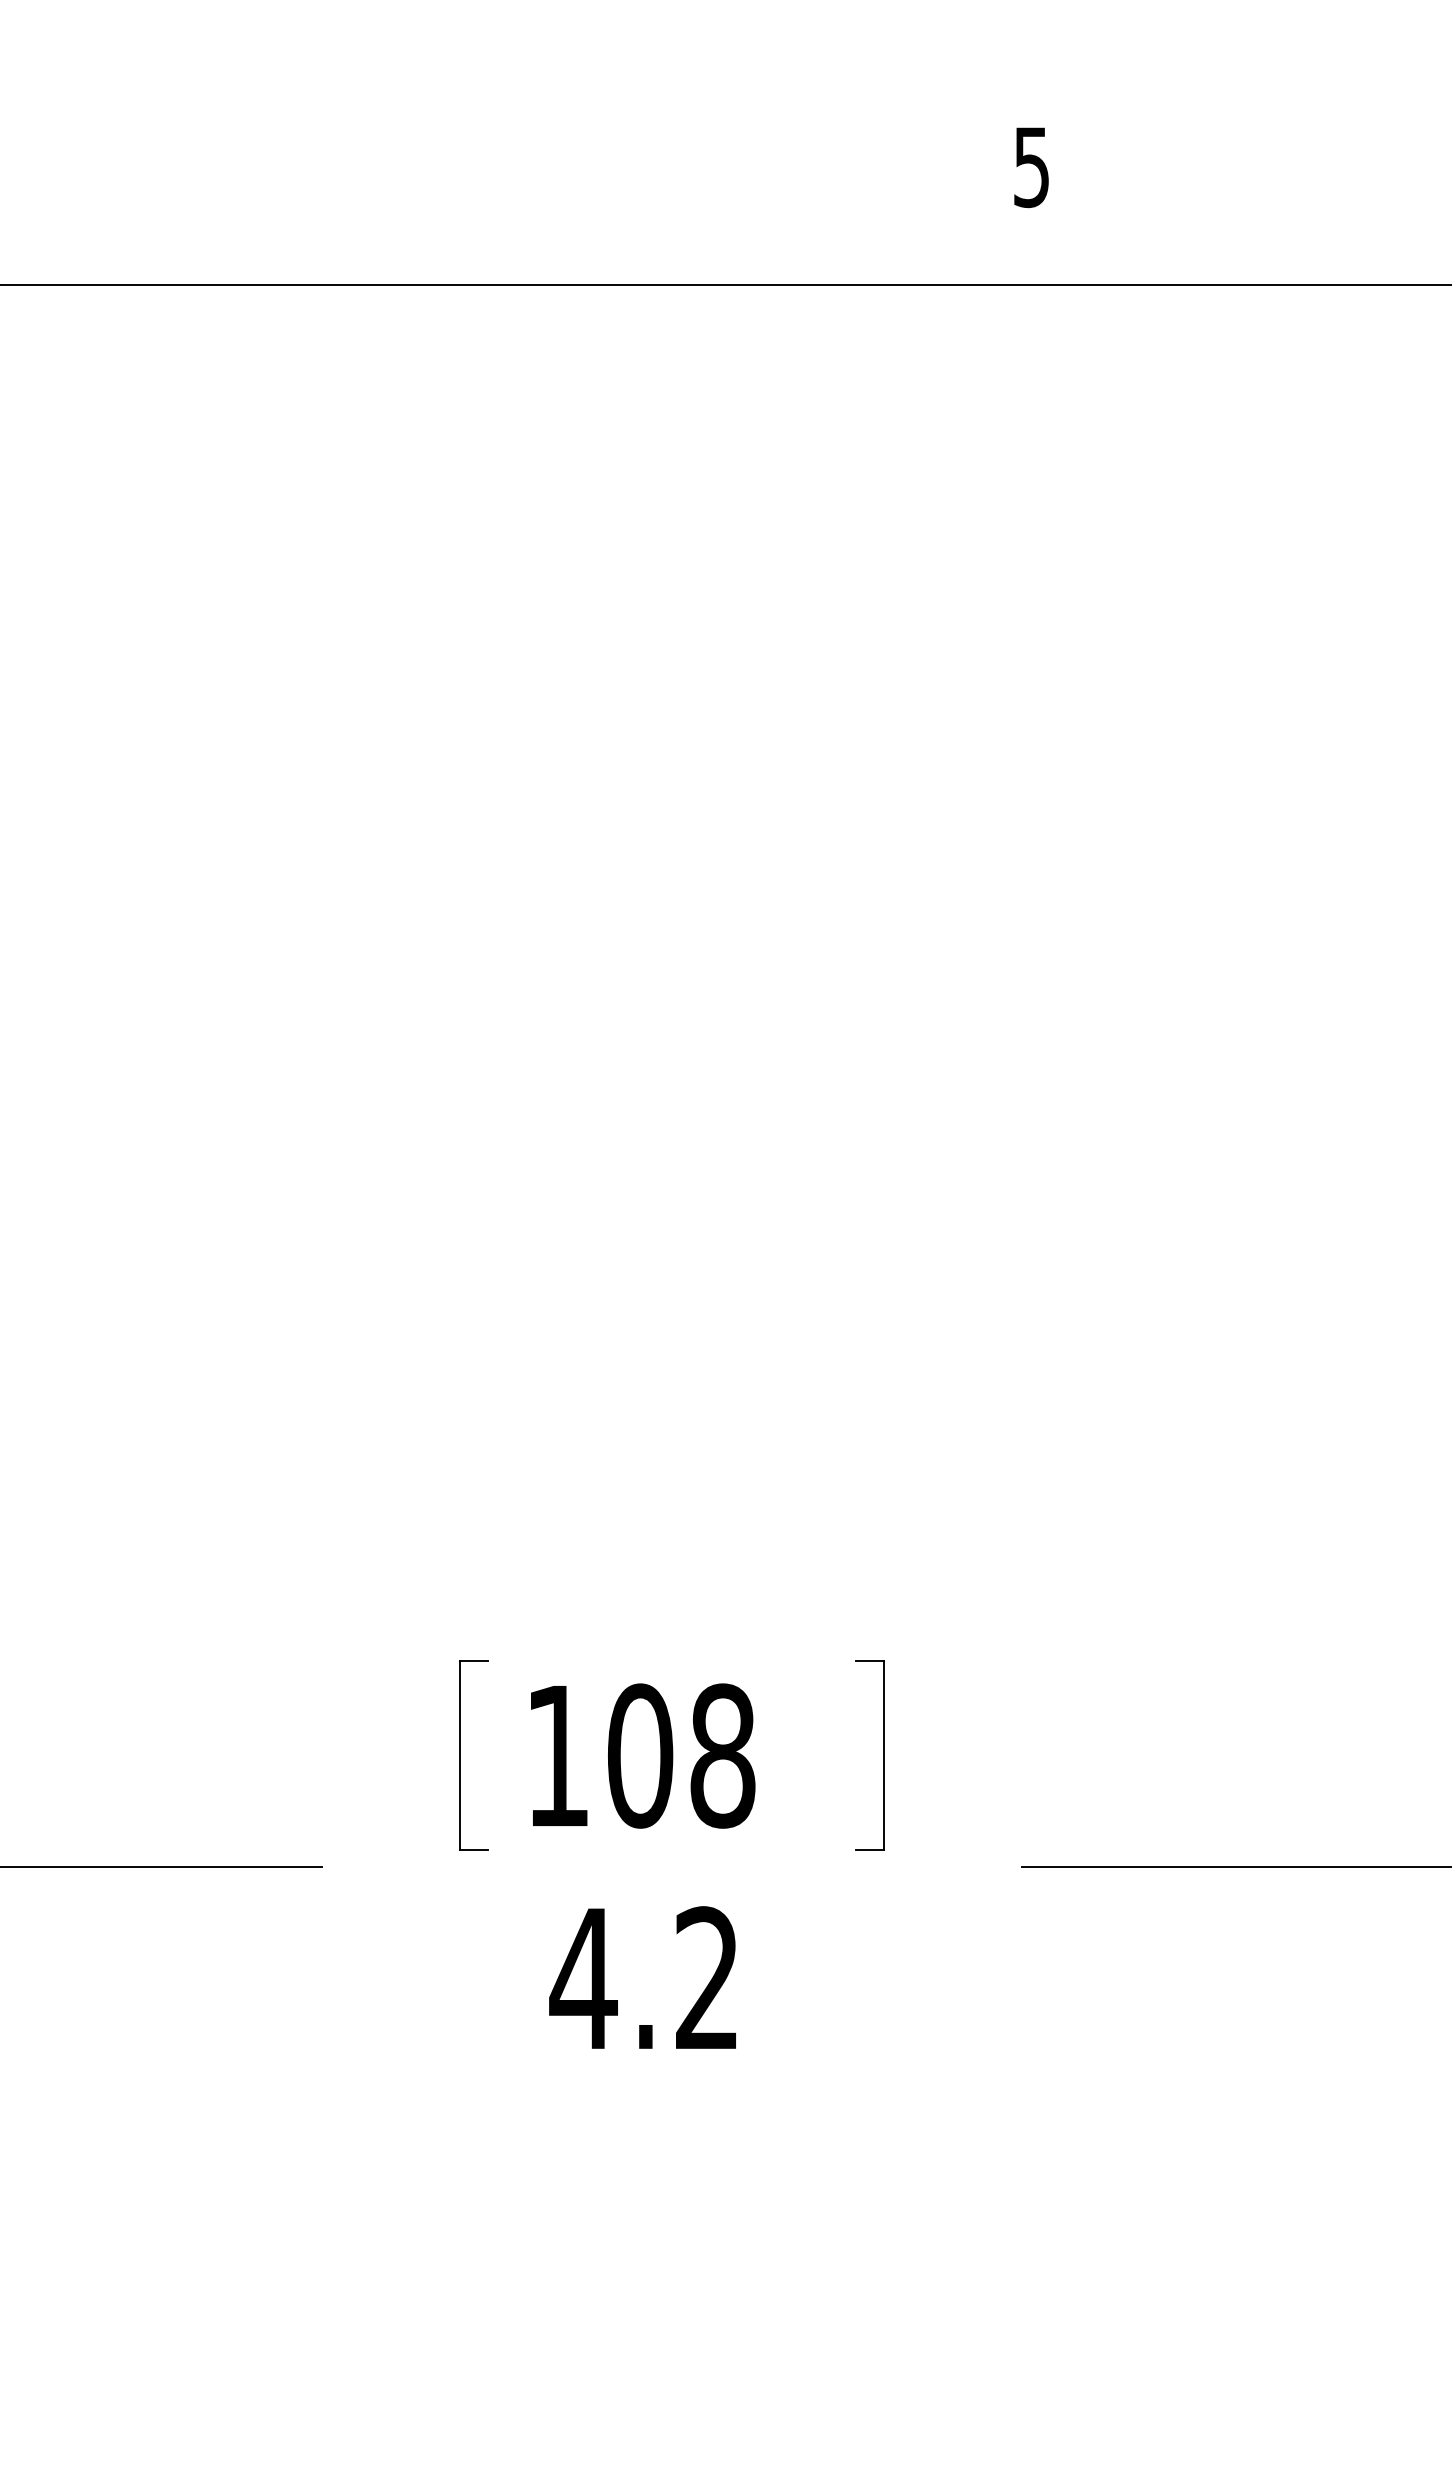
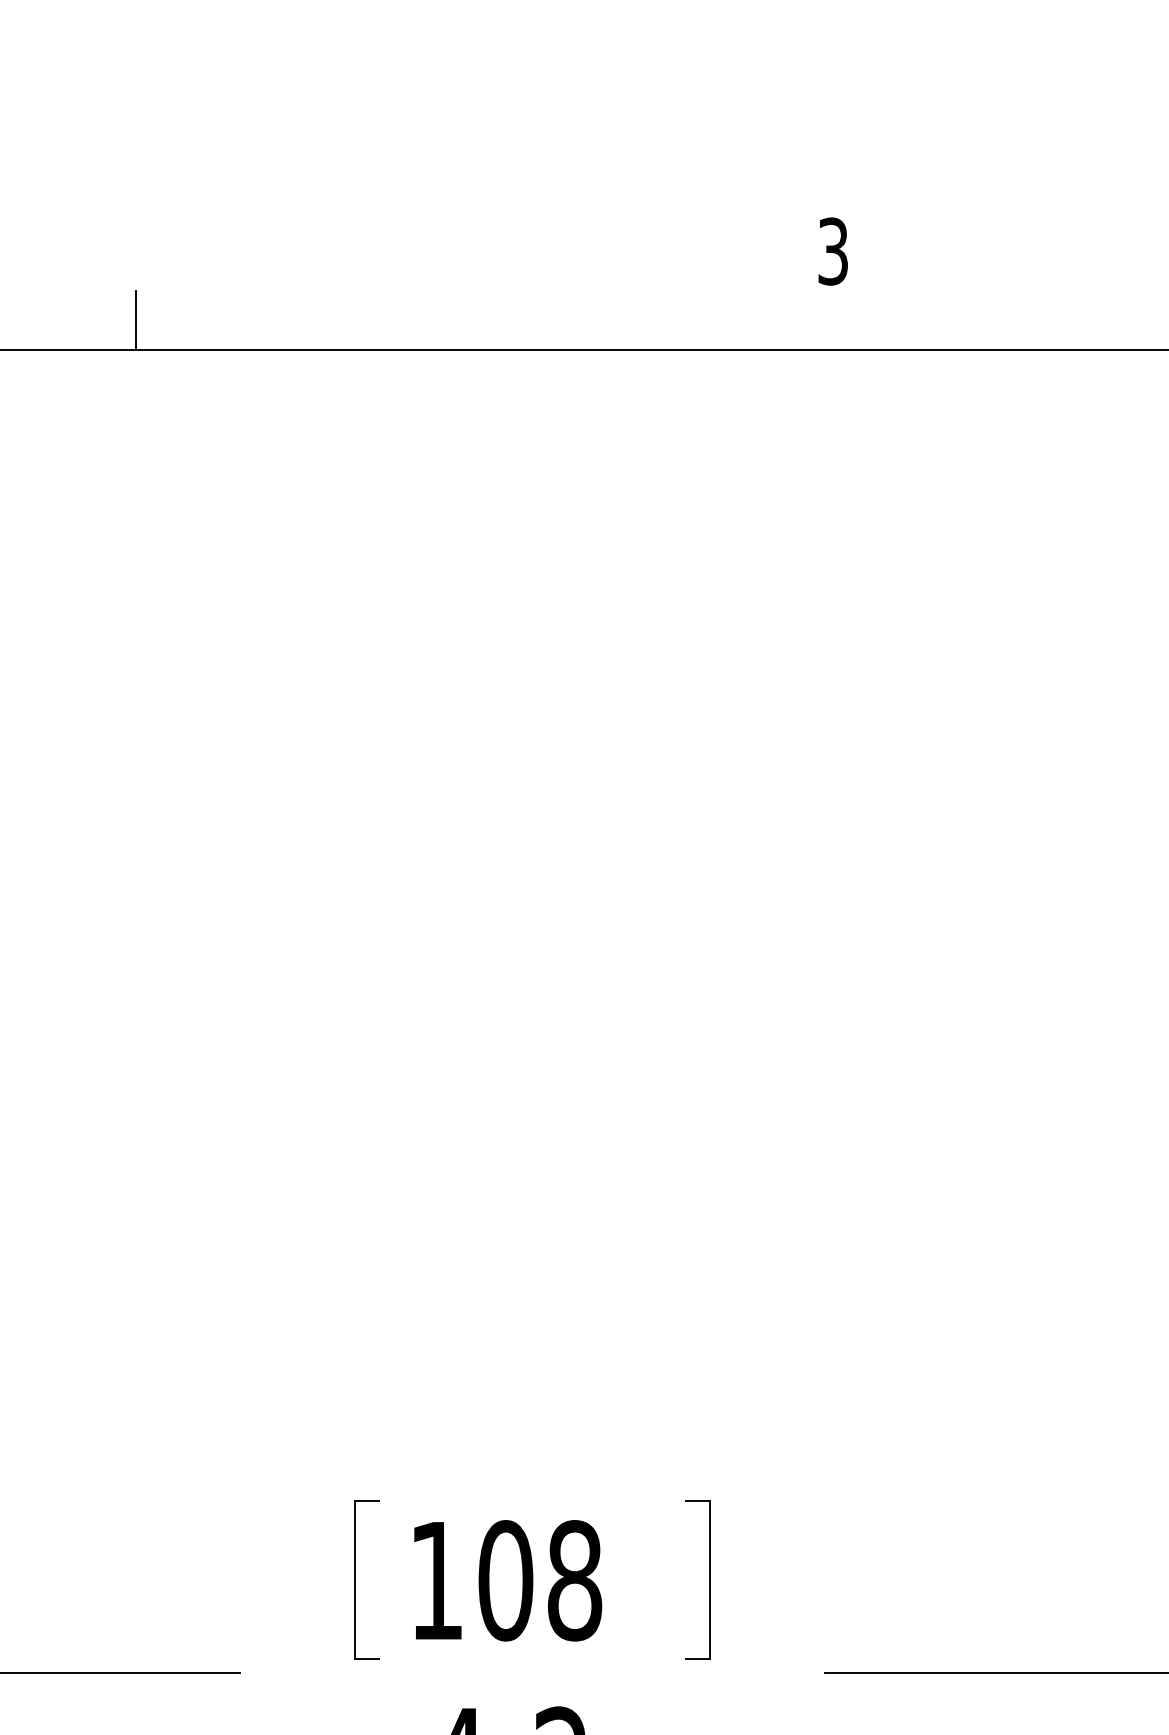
text: (1031, 166) -> (833, 250), 5 -> 3
line: (198, 249) -> (136, 320), added

